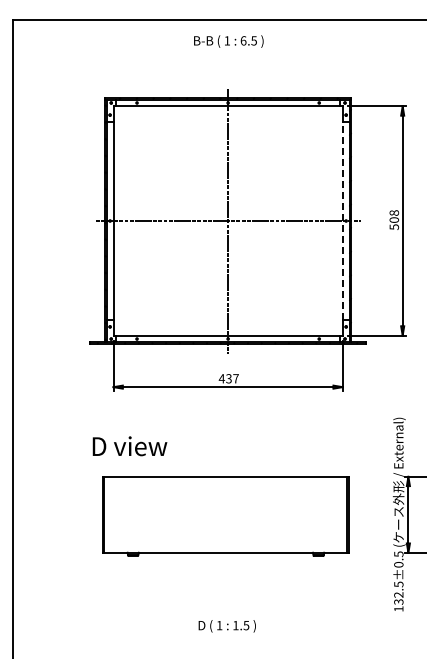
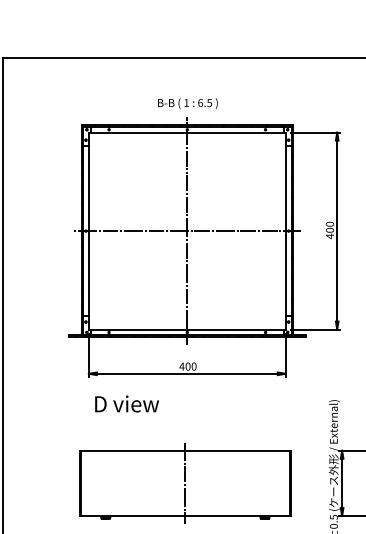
text: (228, 41) -> (187, 103), moved
text: (394, 220) -> (330, 230), 508 -> 400
line: (342, 221) -> (285, 231), dashed -> solid
text: (232, 378) -> (191, 366), 437 -> 400
text: (129, 446) -> (126, 404), moved
line: (225, 514) -> (185, 483), added

